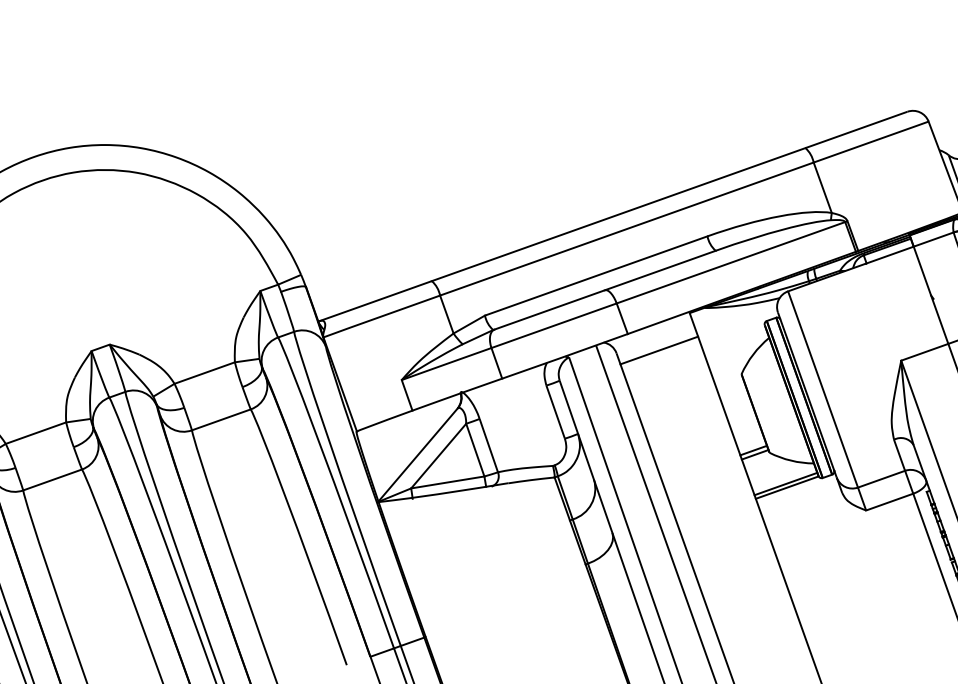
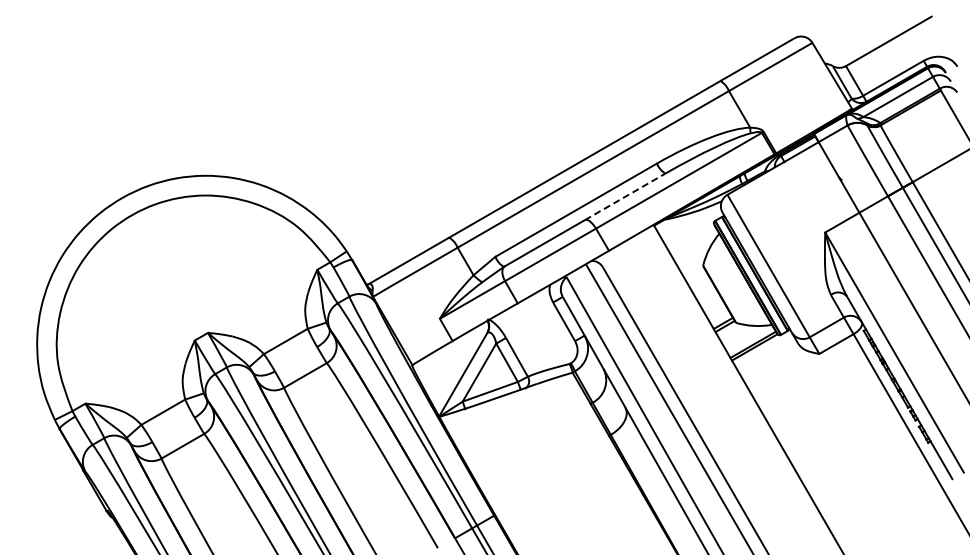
line: (660, 270) -> (625, 196), solid -> dashed
line: (659, 349) -> (635, 258), removed

